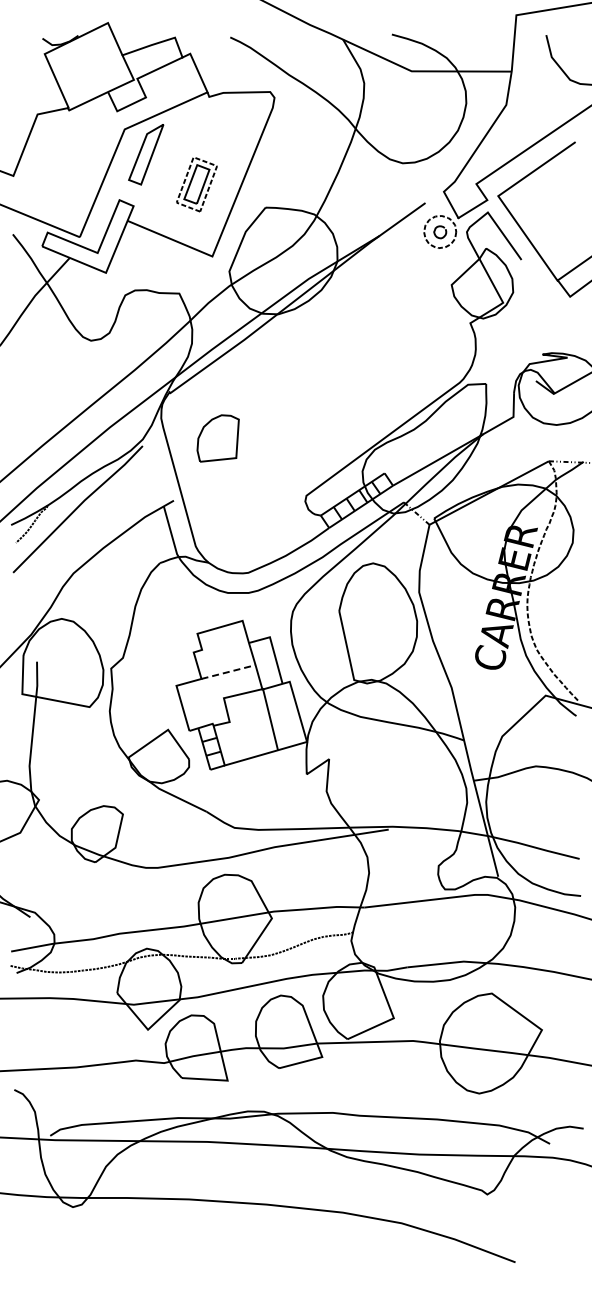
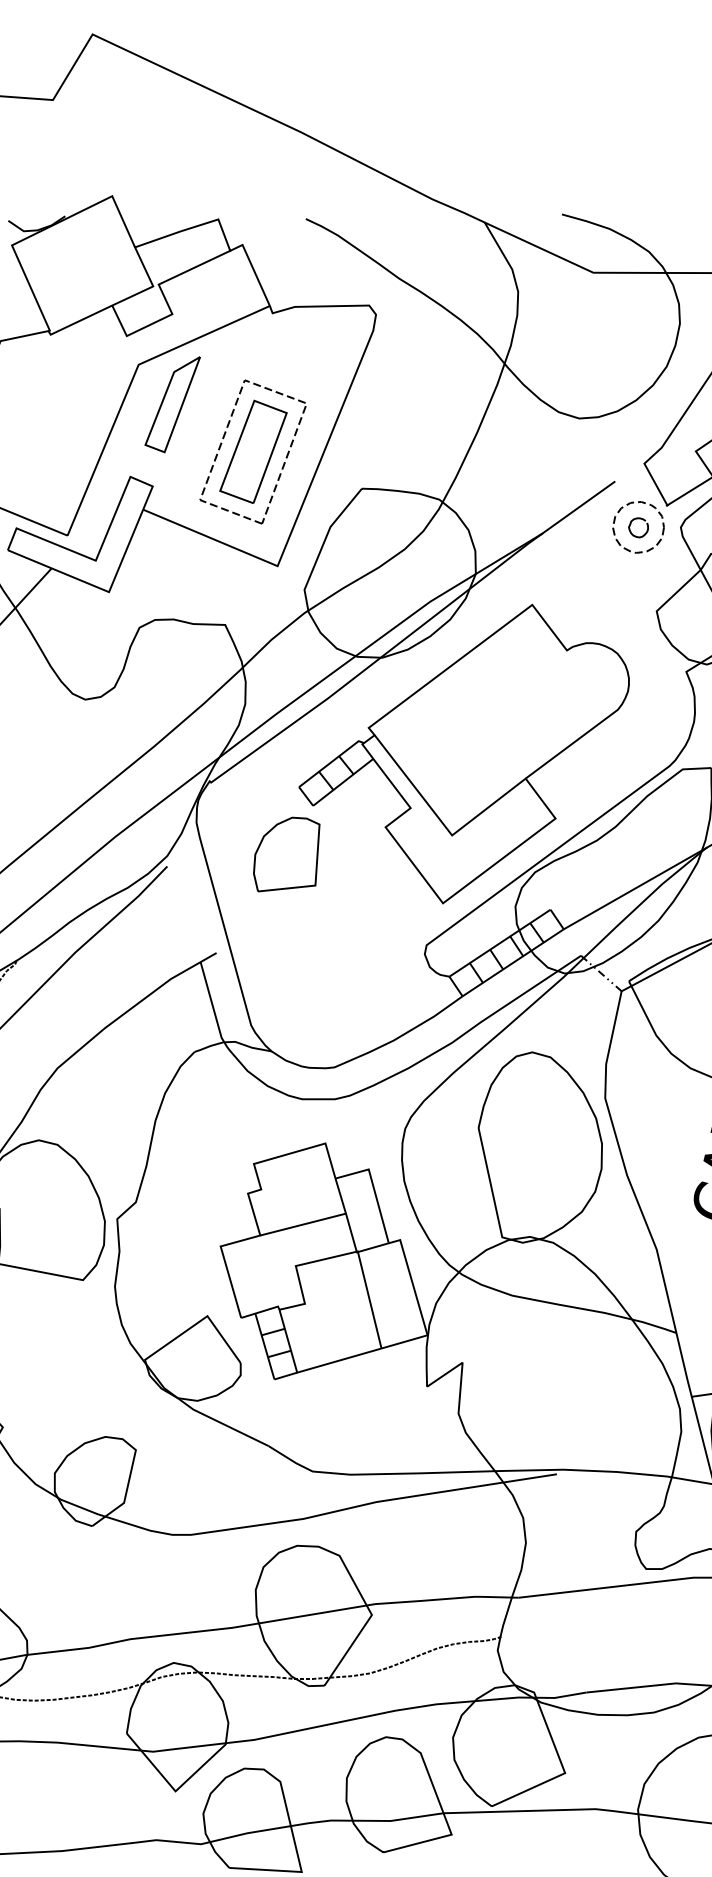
part: (196, 184) -> (252, 452), size x1.67
part: (330, 374) -> (464, 753), added
line: (228, 672) -> (303, 1225), dashed -> solid

